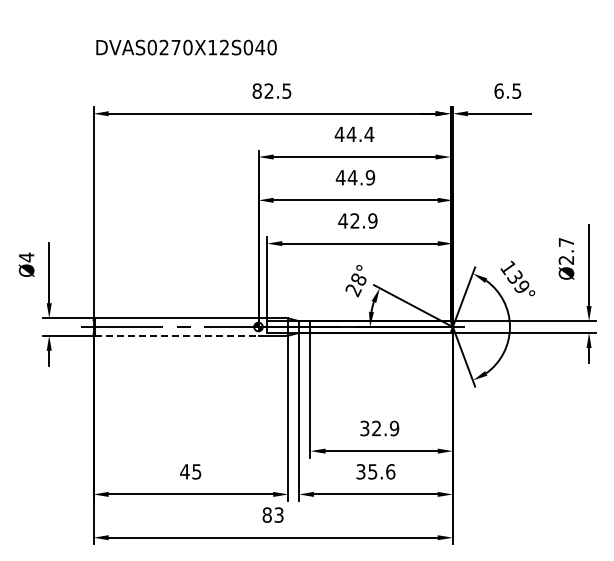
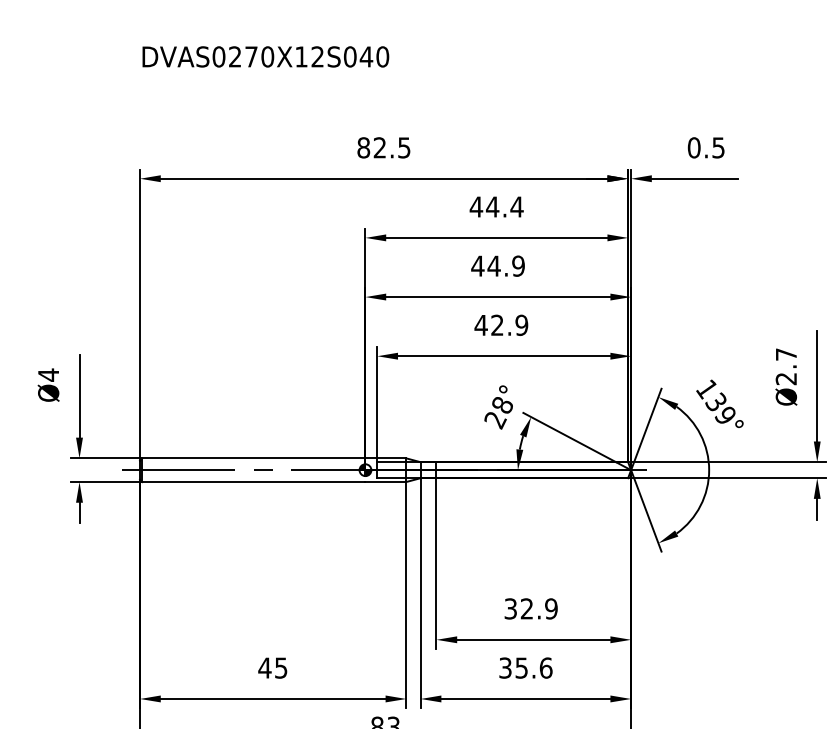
text: (186, 47) -> (265, 56), moved
text: (498, 90) -> (693, 146), 6.5 -> 0.5
line: (176, 335) -> (253, 481), dashed -> solid

